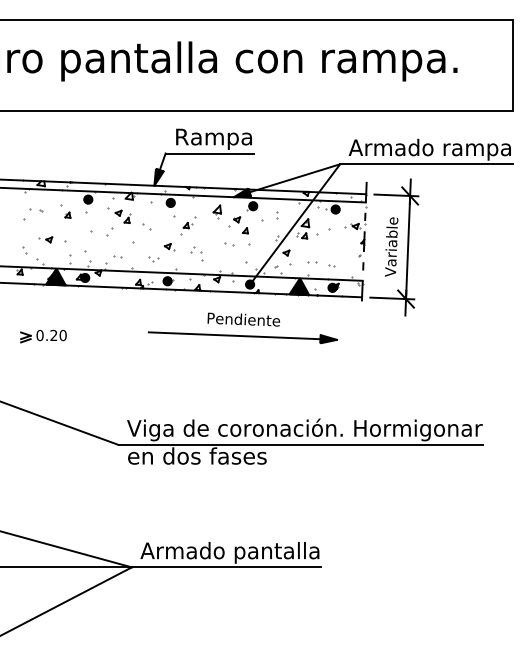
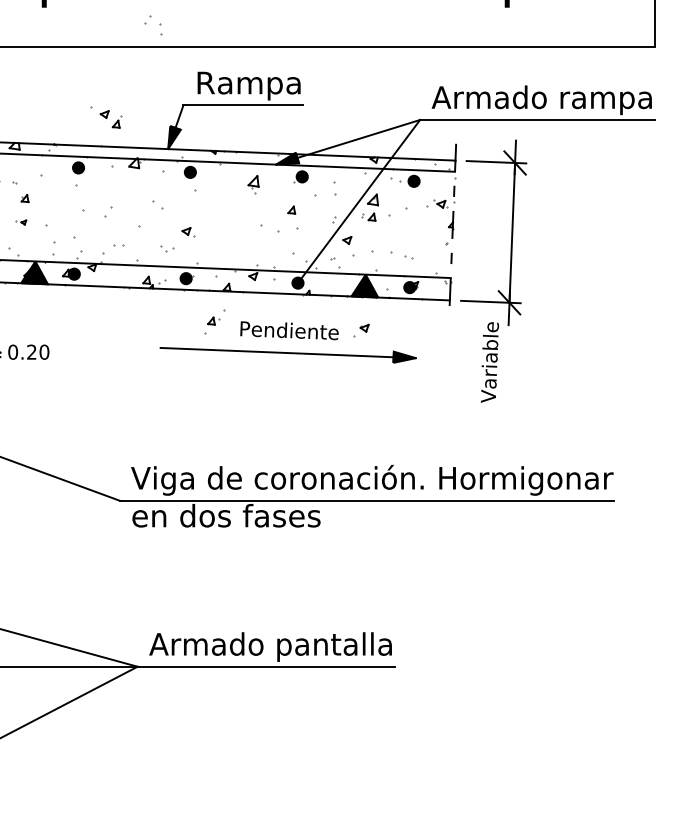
part: (67, 214) -> (24, 197), moved
part: (119, 215) -> (105, 117), moved
part: (277, 215) -> (335, 189), size x1.6
part: (234, 221) -> (360, 330), moved
part: (188, 225) -> (214, 321), moved
part: (45, 239) -> (20, 222), size x0.6
part: (229, 244) -> (270, 228), size x1.6
text: (391, 246) -> (489, 361), moved
part: (196, 253) -> (153, 25), moved
part: (312, 262) -> (382, 253), size x1.6

